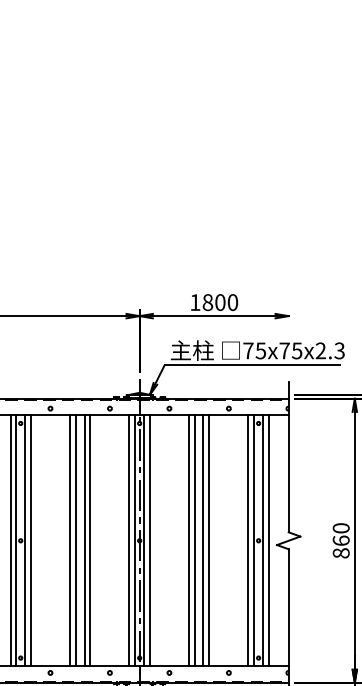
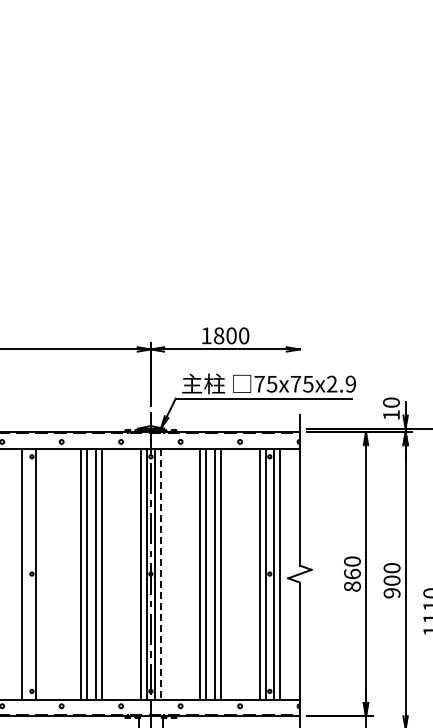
text: (339, 351) -> (350, 384), 75x75x2.3 -> 75x75x2.9
line: (16, 540) -> (27, 573), removed
line: (31, 540) -> (42, 573), removed
line: (150, 541) -> (161, 574), solid -> dashed

